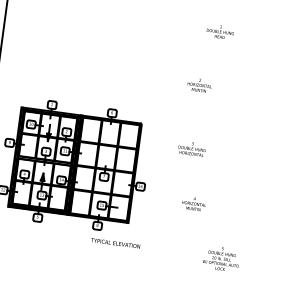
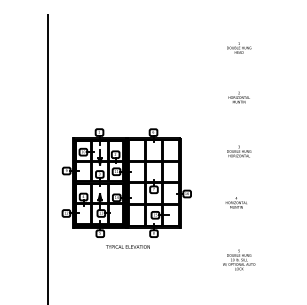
text: (198, 85) -> (238, 97), moved
text: (192, 148) -> (239, 151), moved
text: (115, 242) -> (127, 246), moved
text: (221, 258) -> (239, 259), moved

